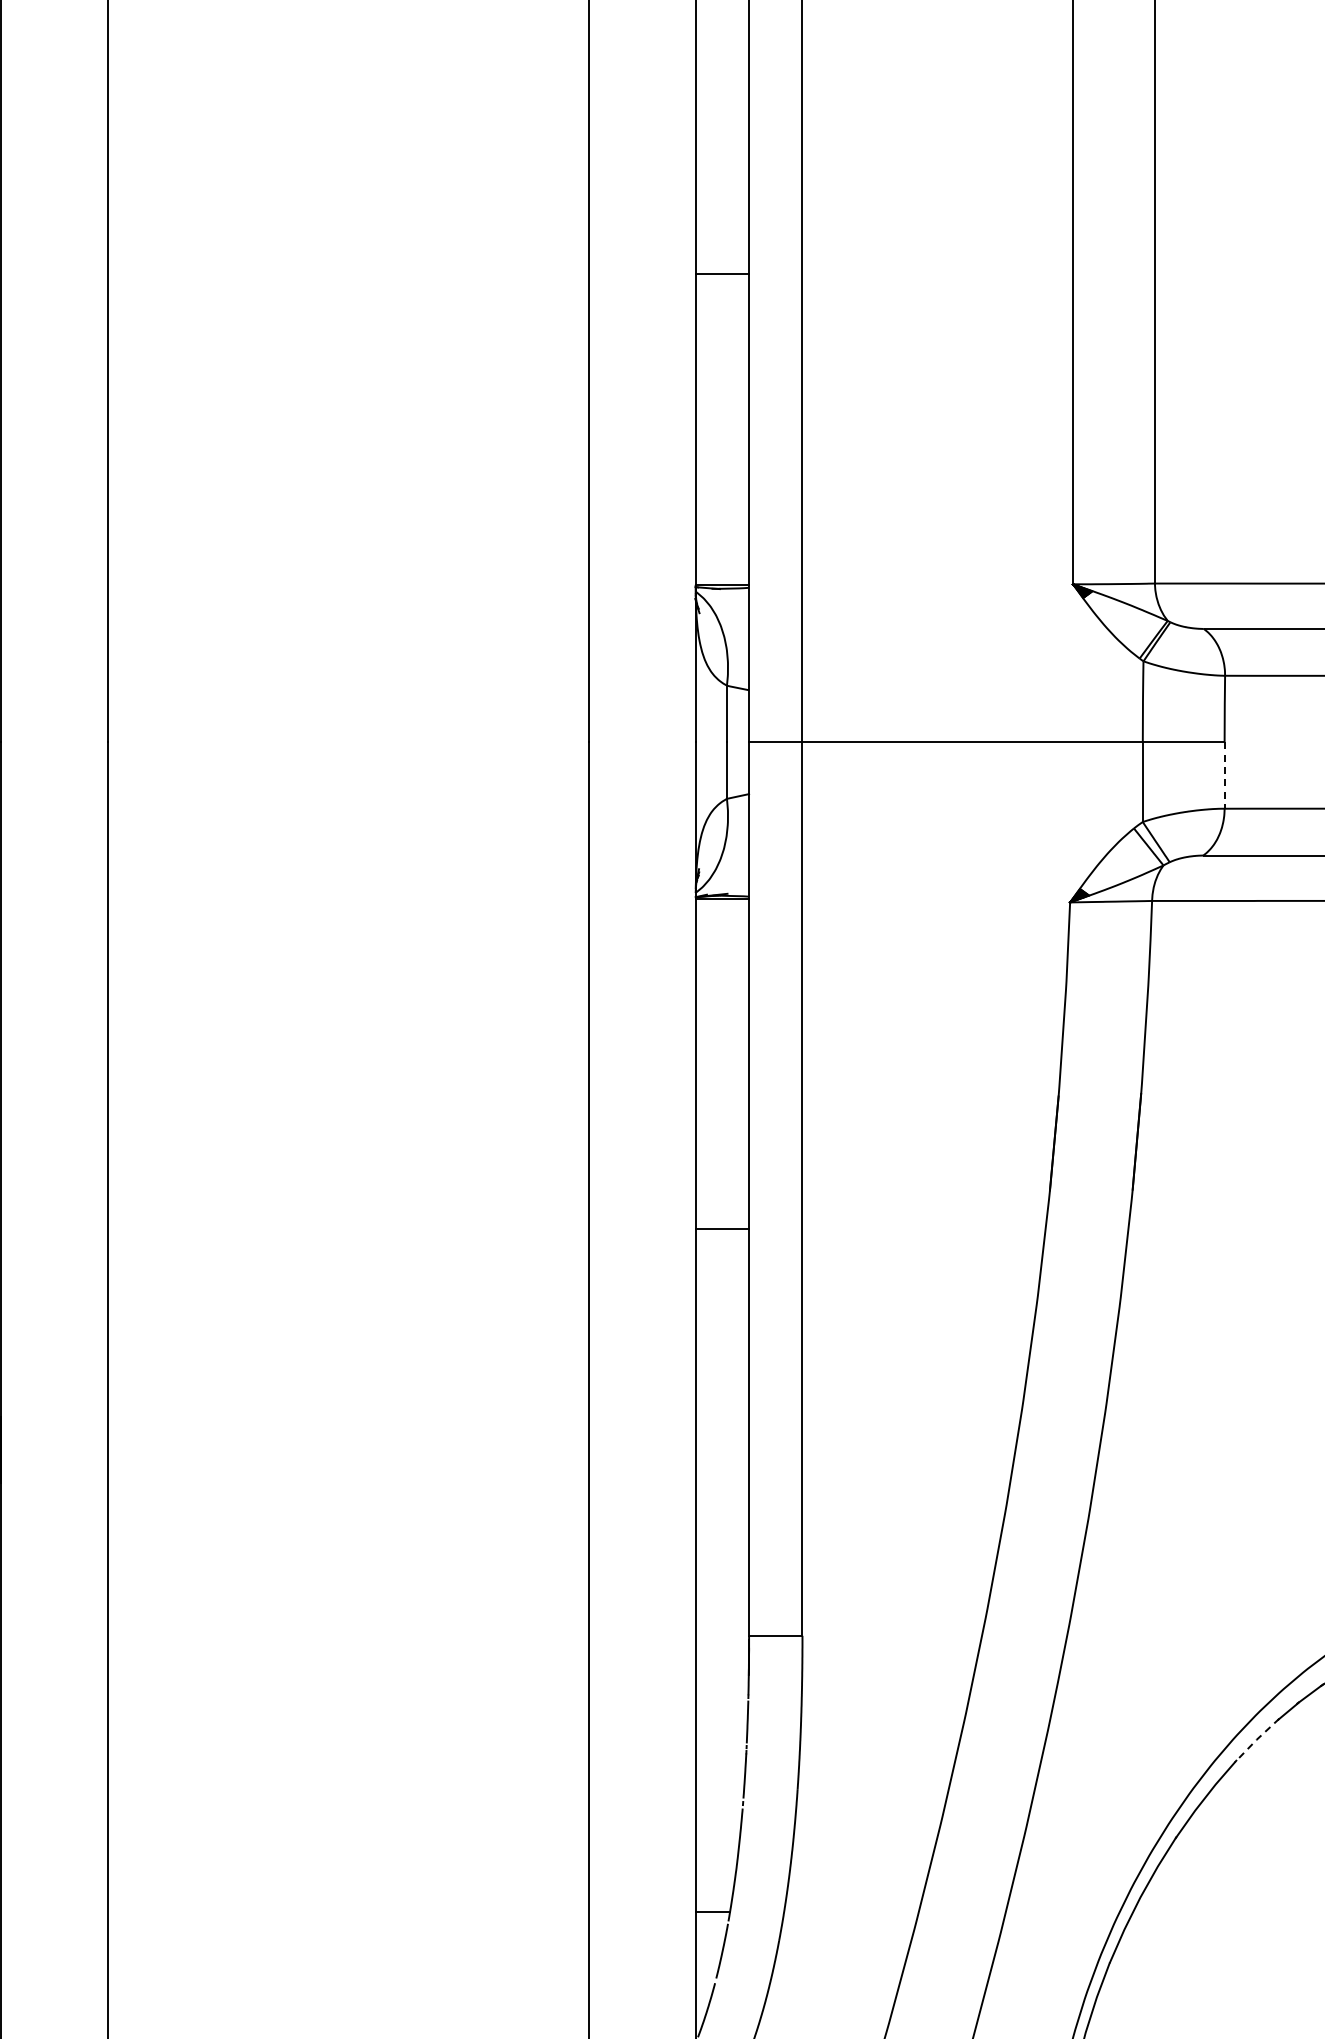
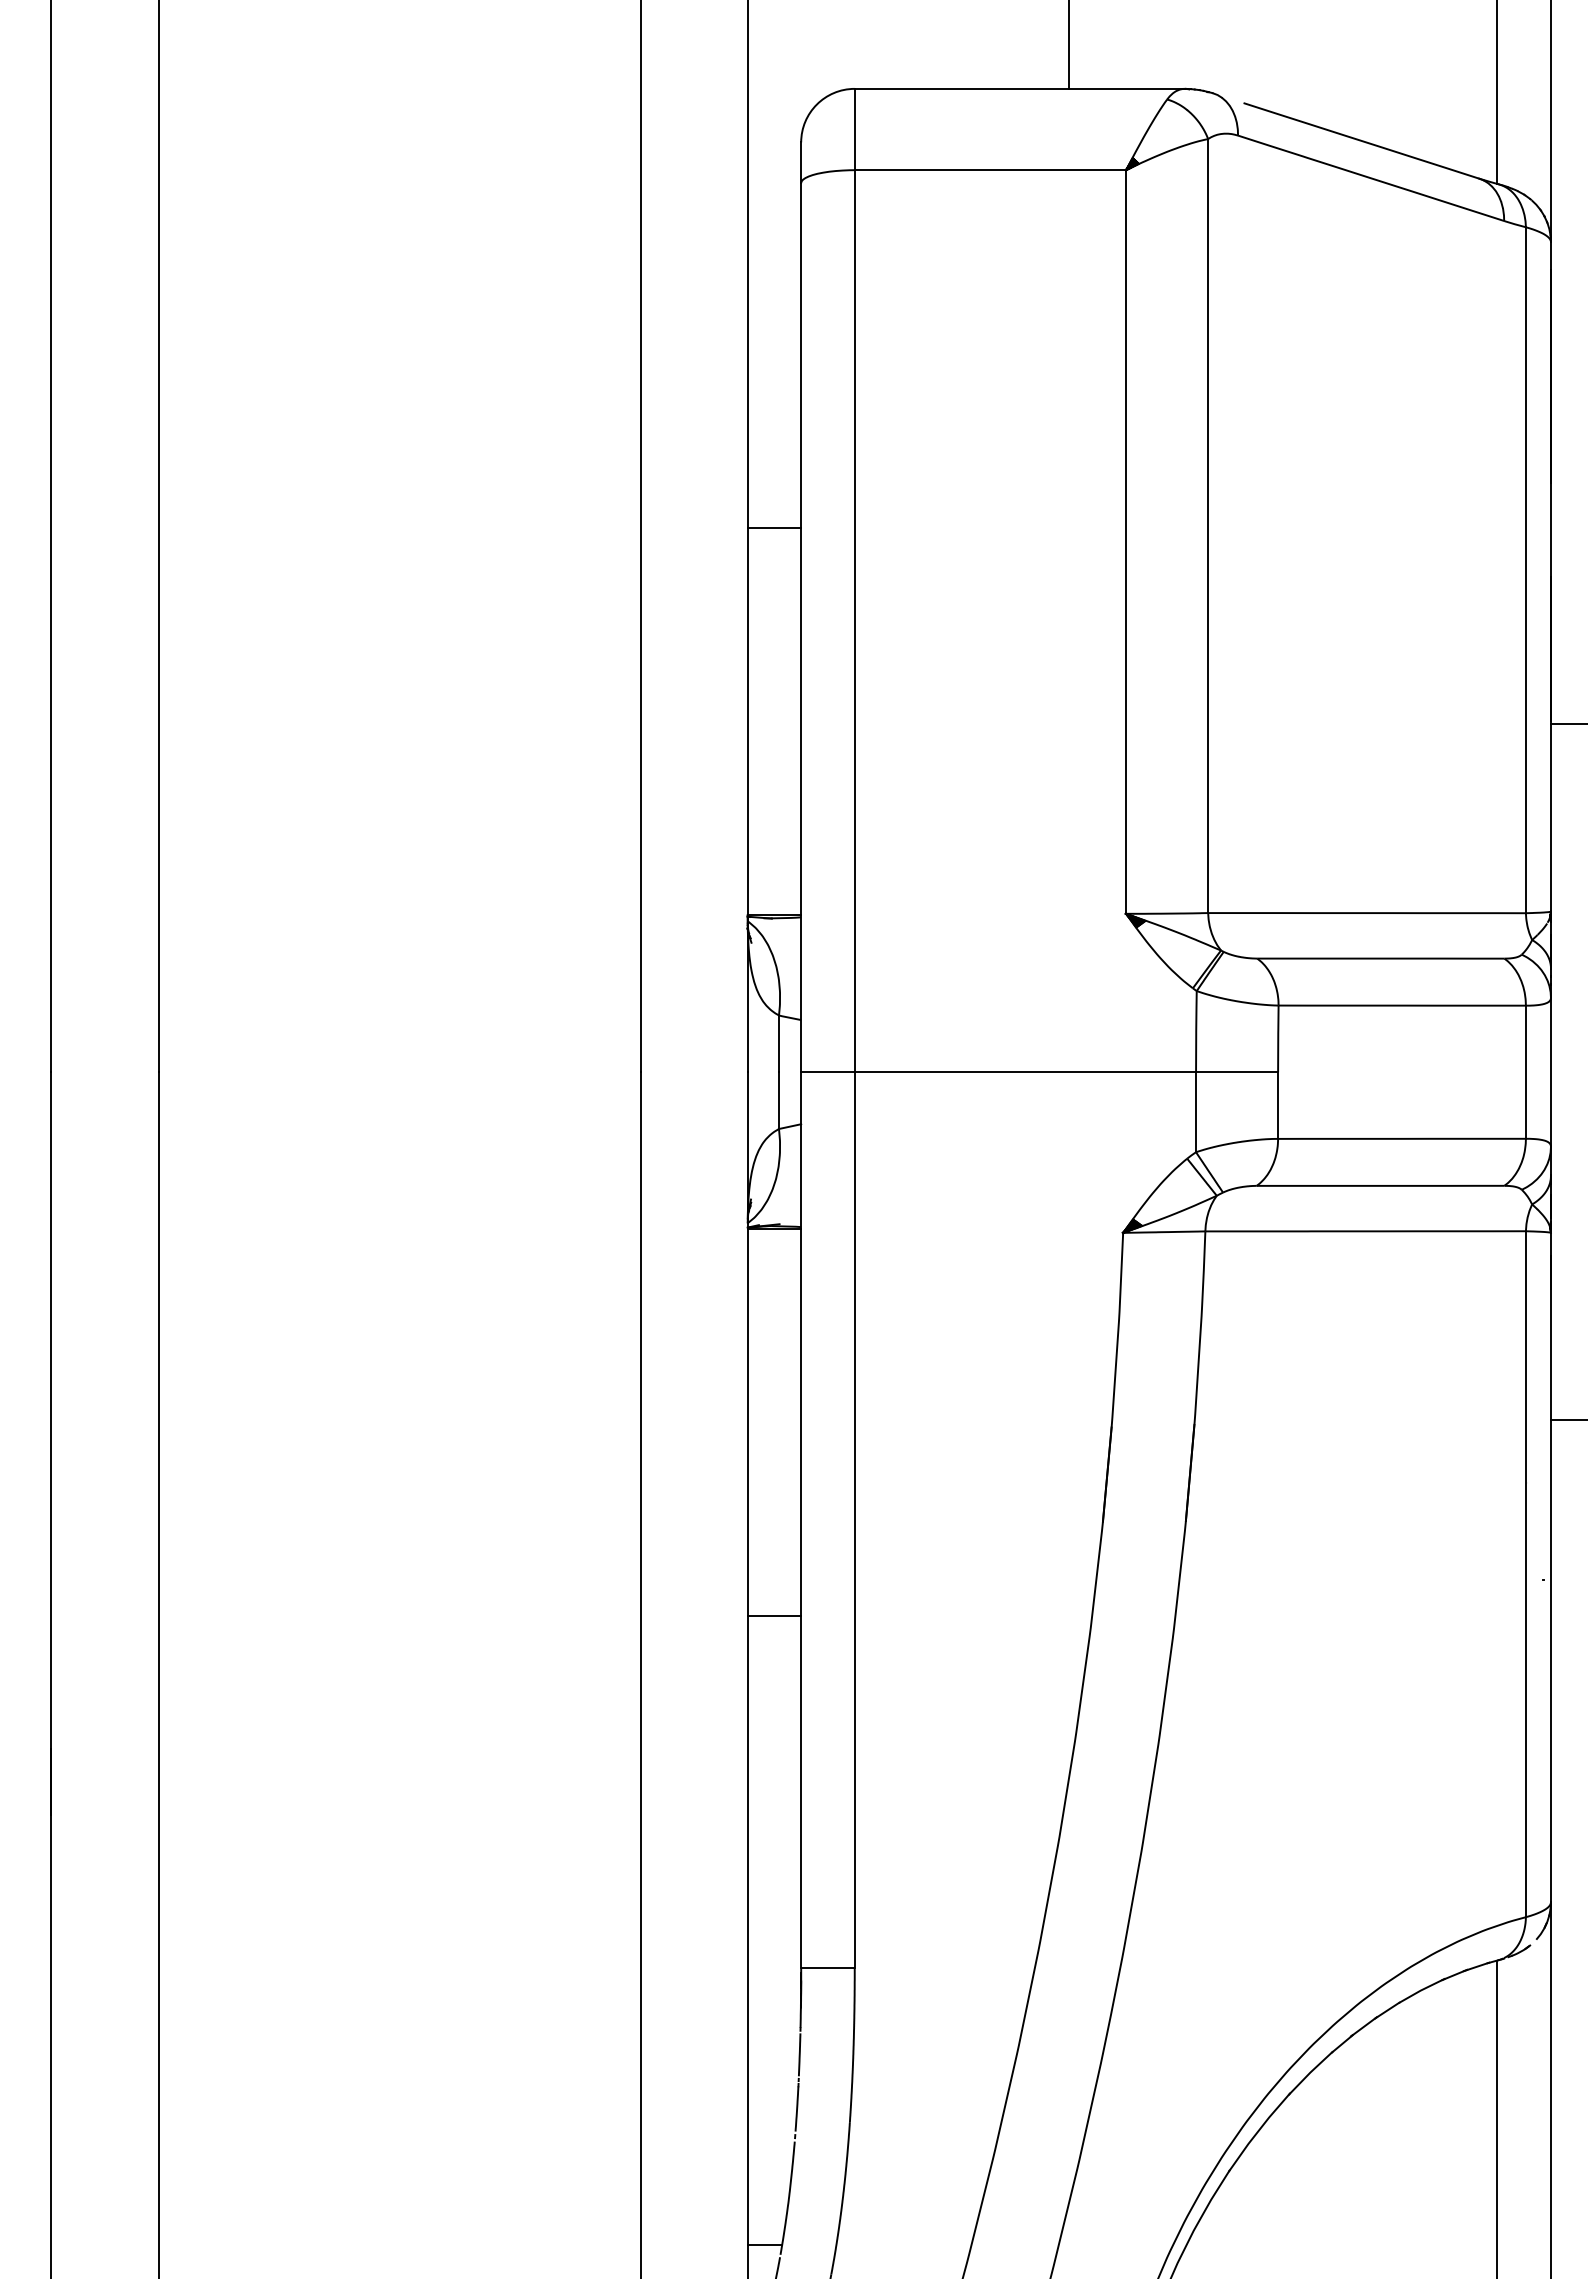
line: (722, 273) -> (774, 528), moved
line: (1225, 776) -> (1278, 1106), dashed -> solid
line: (722, 1229) -> (774, 1616), moved
line: (1256, 1739) -> (1310, 2072), dashed -> solid

